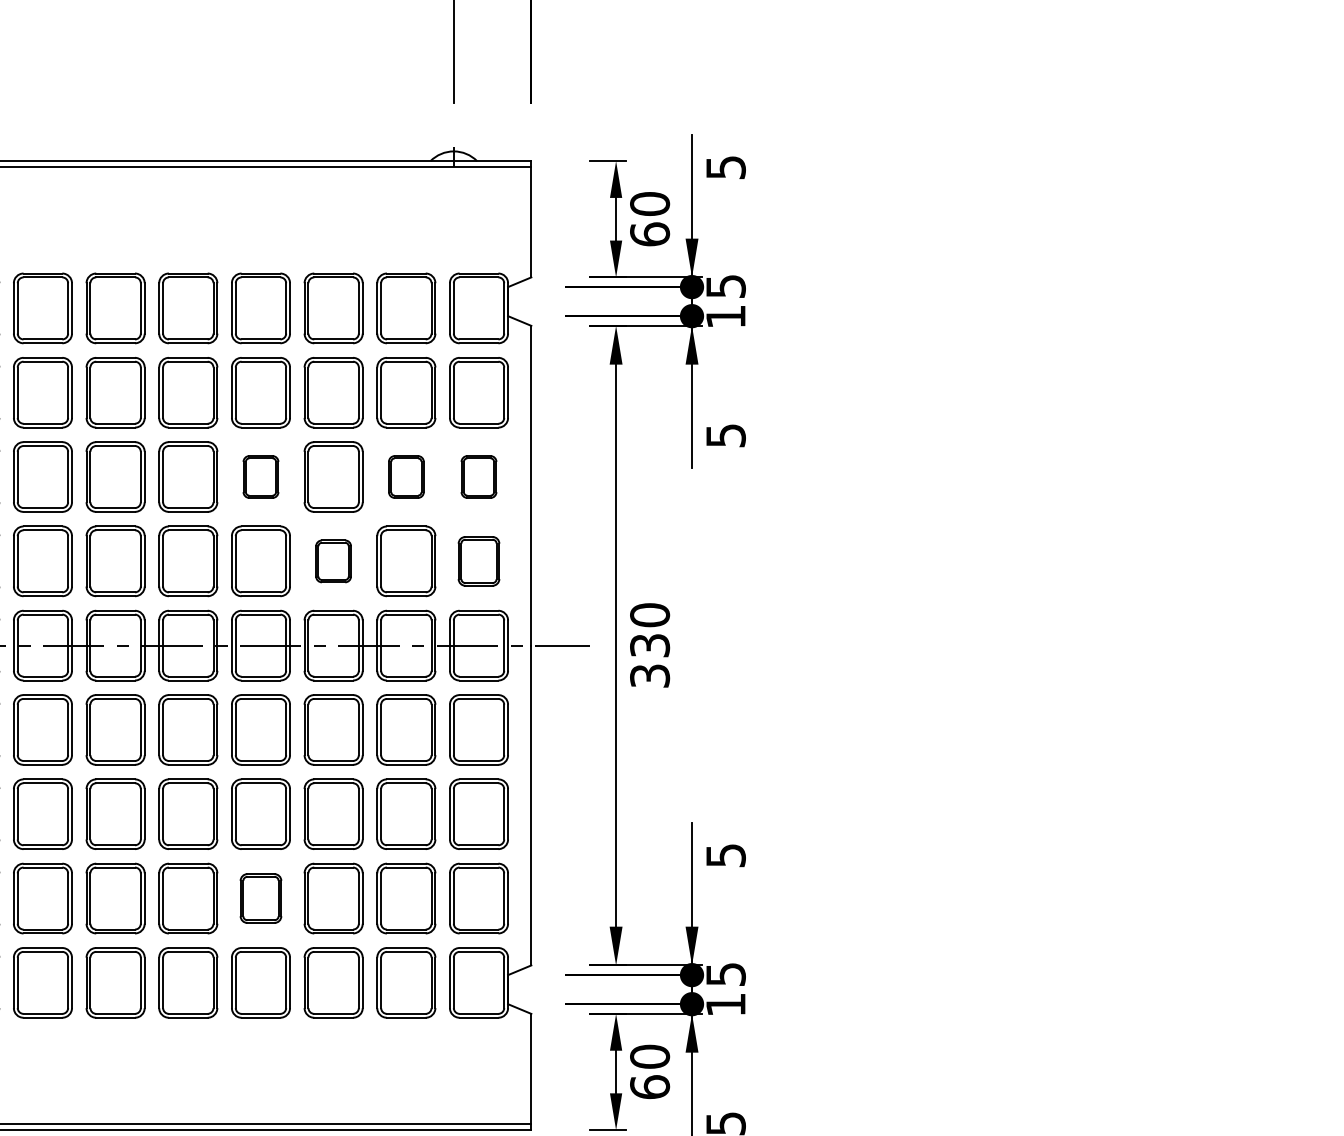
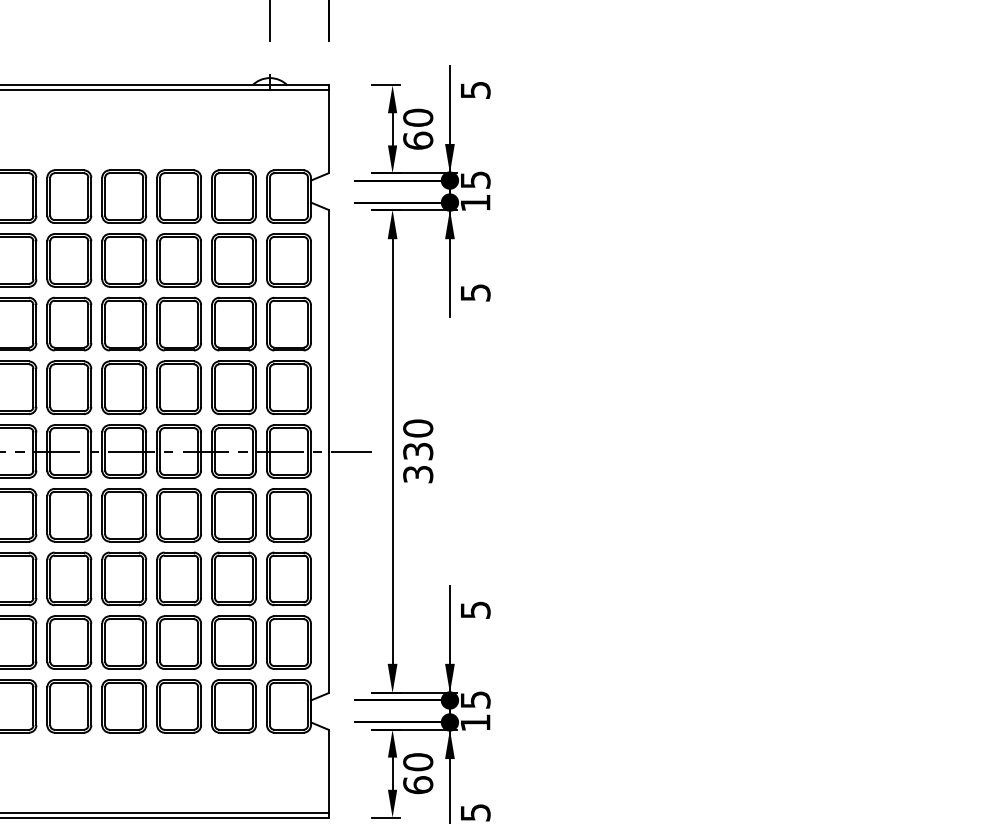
part: (260, 476) -> (123, 323), size x1.67
part: (406, 476) -> (234, 323), size x1.67
part: (478, 476) -> (288, 323), size x1.67
part: (333, 561) -> (179, 387), size x1.67
part: (478, 561) -> (288, 387), size x1.43
part: (260, 898) -> (123, 642), size x1.43

